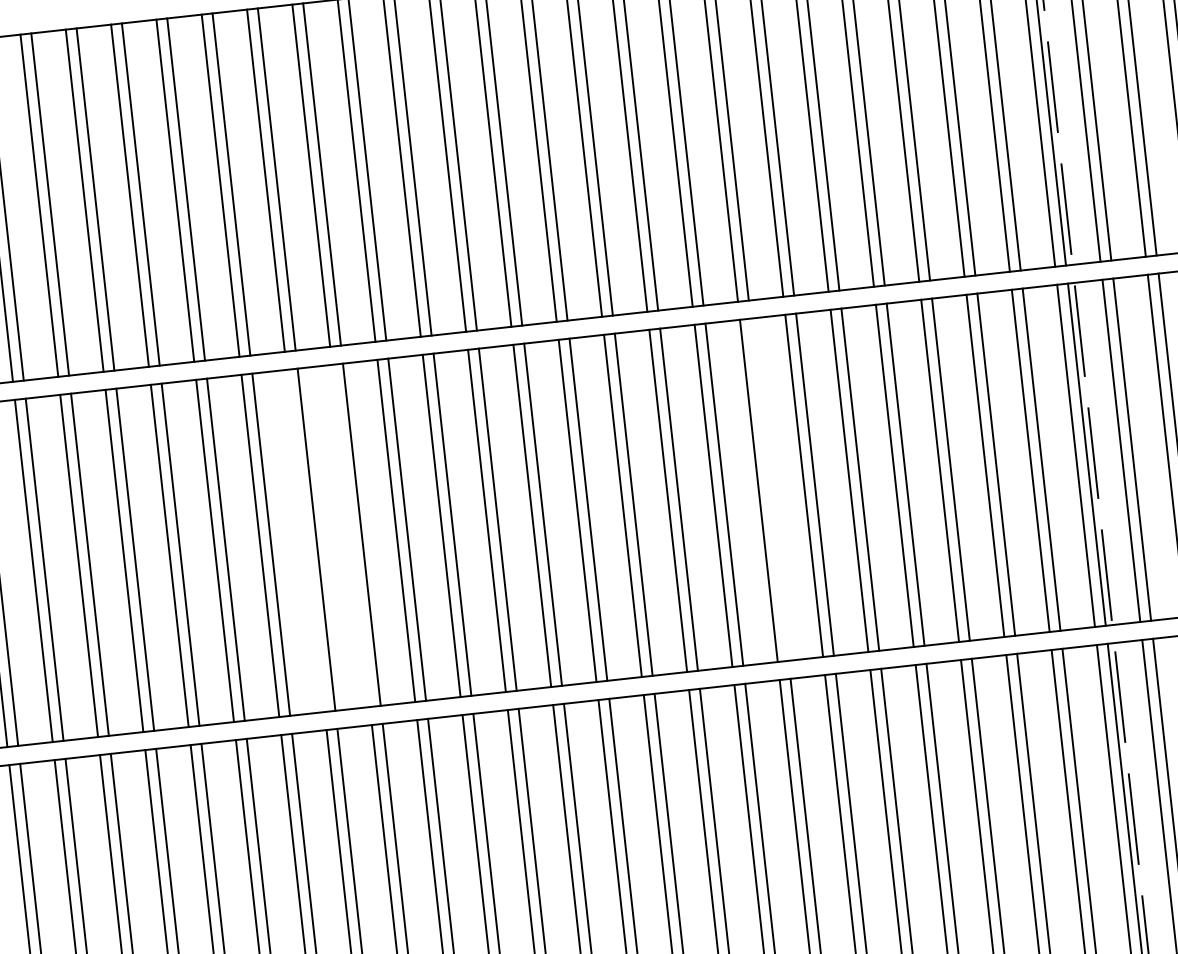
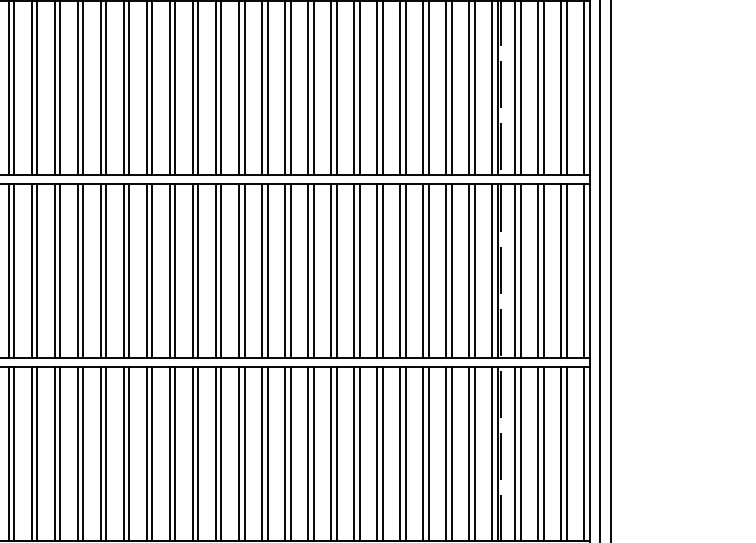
line: (769, 488) -> (336, 270), added
line: (350, 535) -> (123, 270), added
line: (304, 540) -> (100, 270), added

